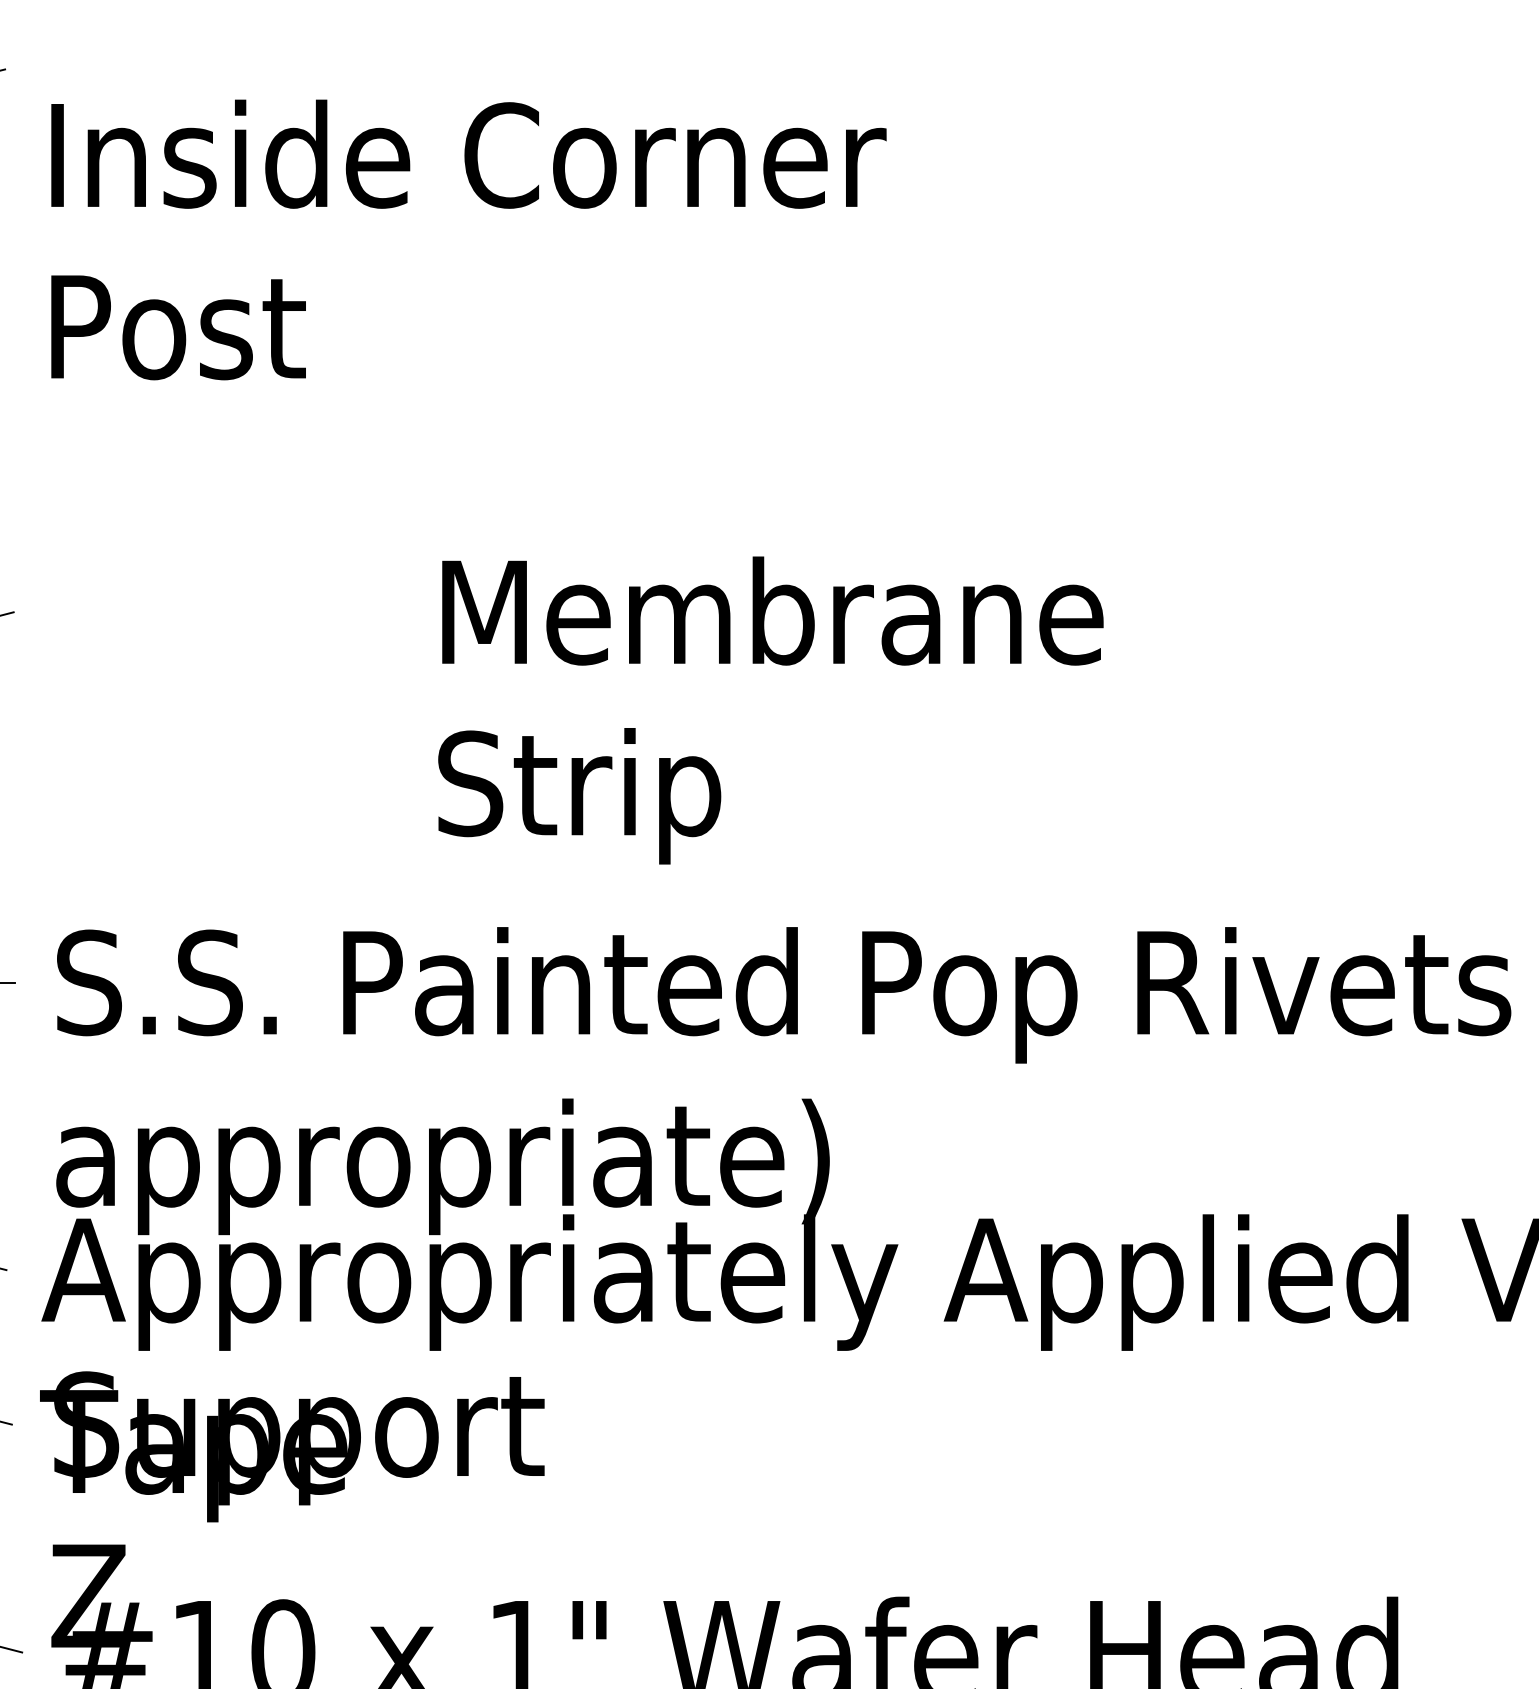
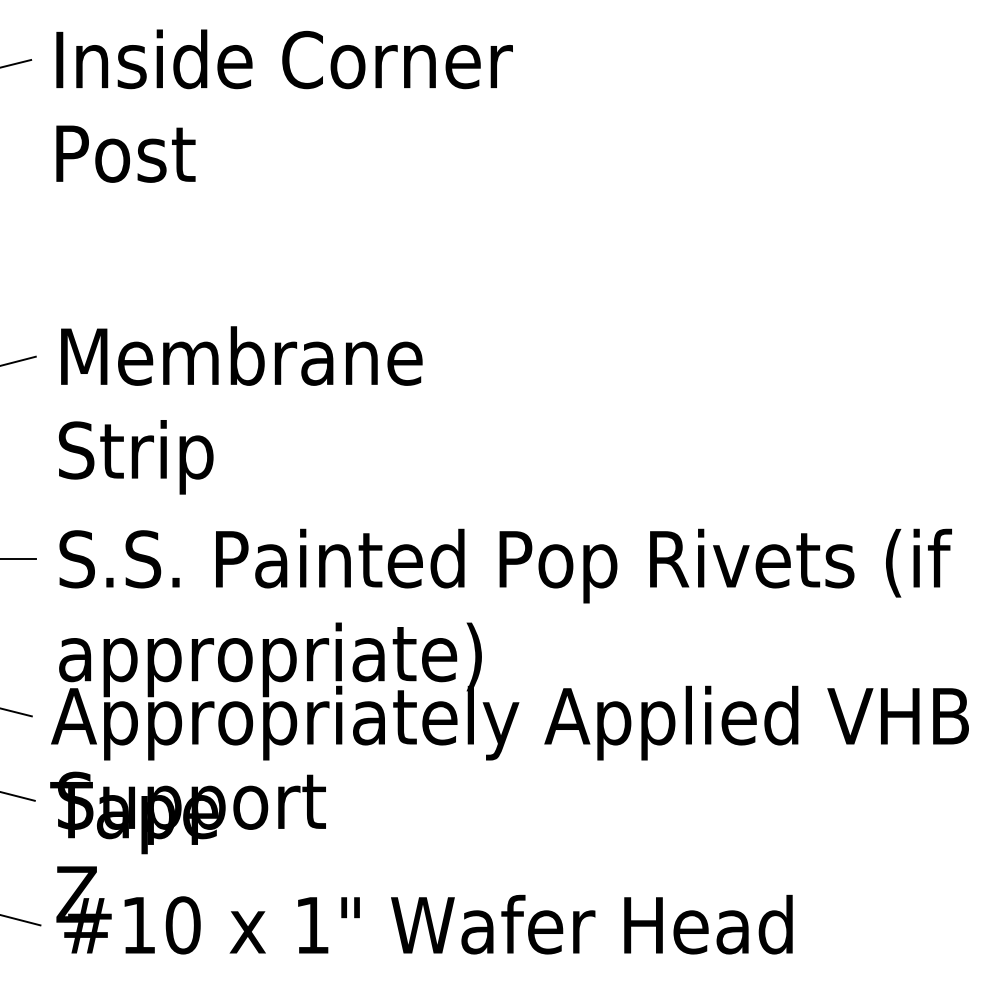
text: (468, 238) -> (284, 105), moved
text: (770, 710) -> (240, 410), moved

